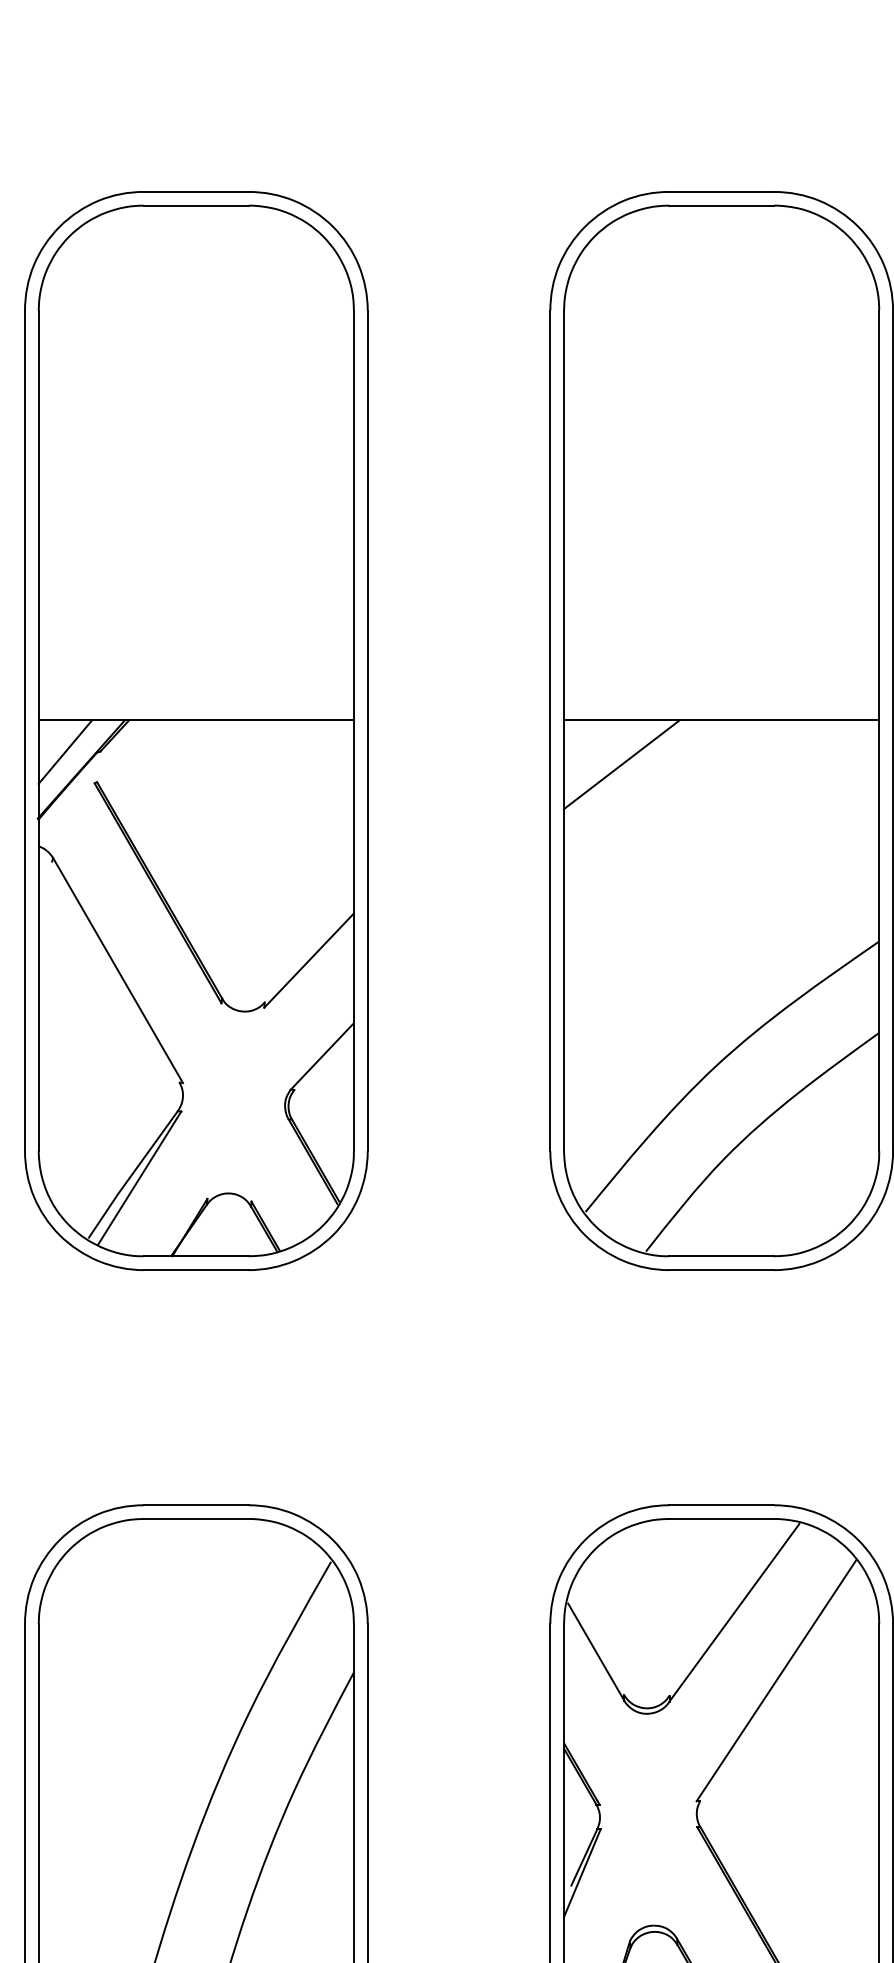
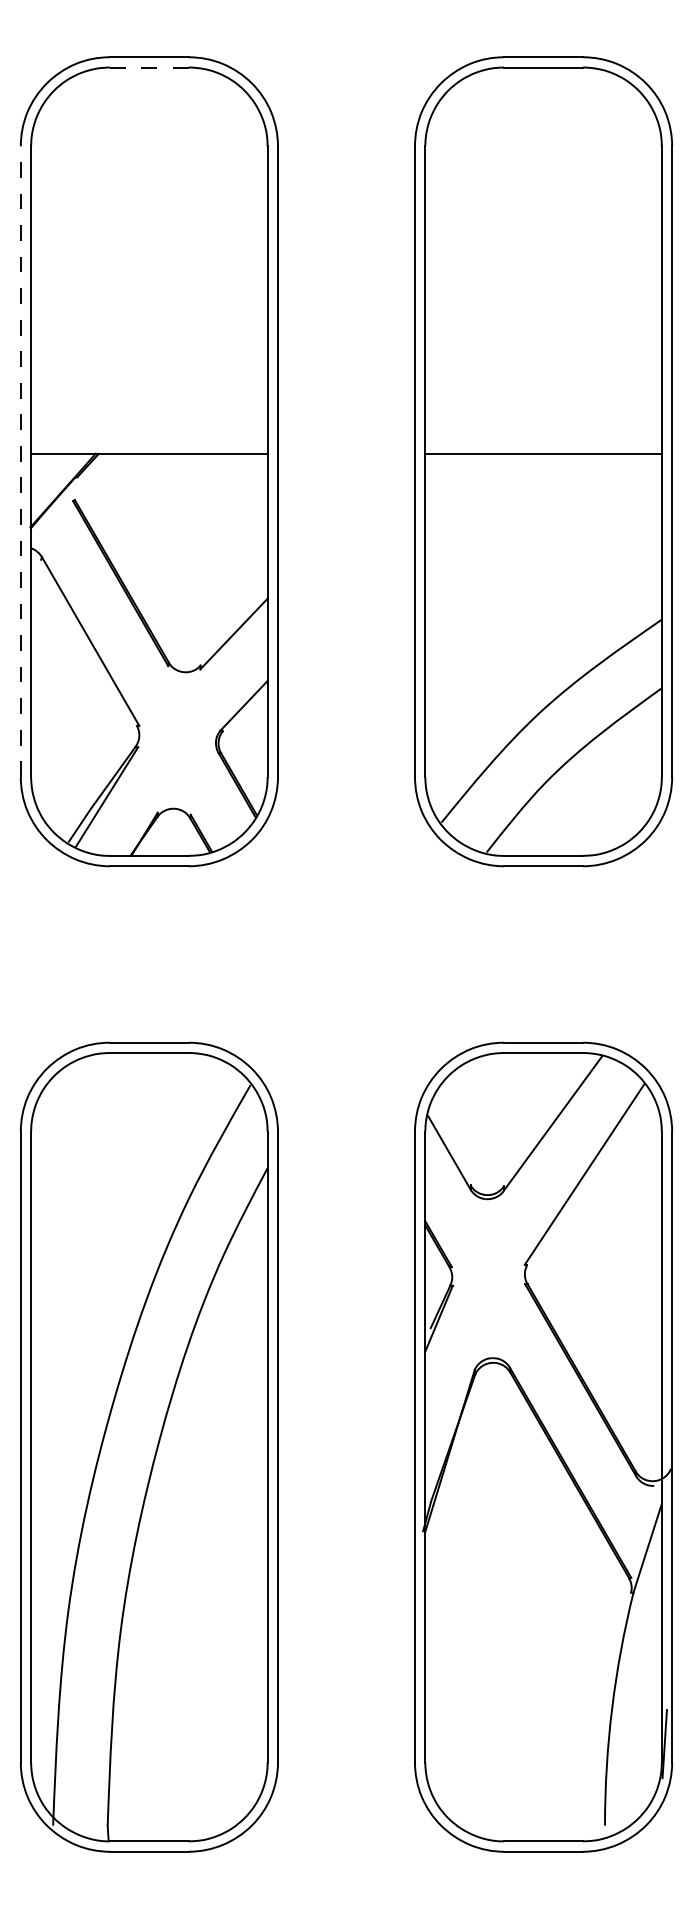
line: (196, 205) -> (149, 67), solid -> dashed
line: (24, 730) -> (20, 461), solid -> dashed
line: (65, 751) -> (51, 477), removed
line: (621, 763) -> (468, 486), removed

